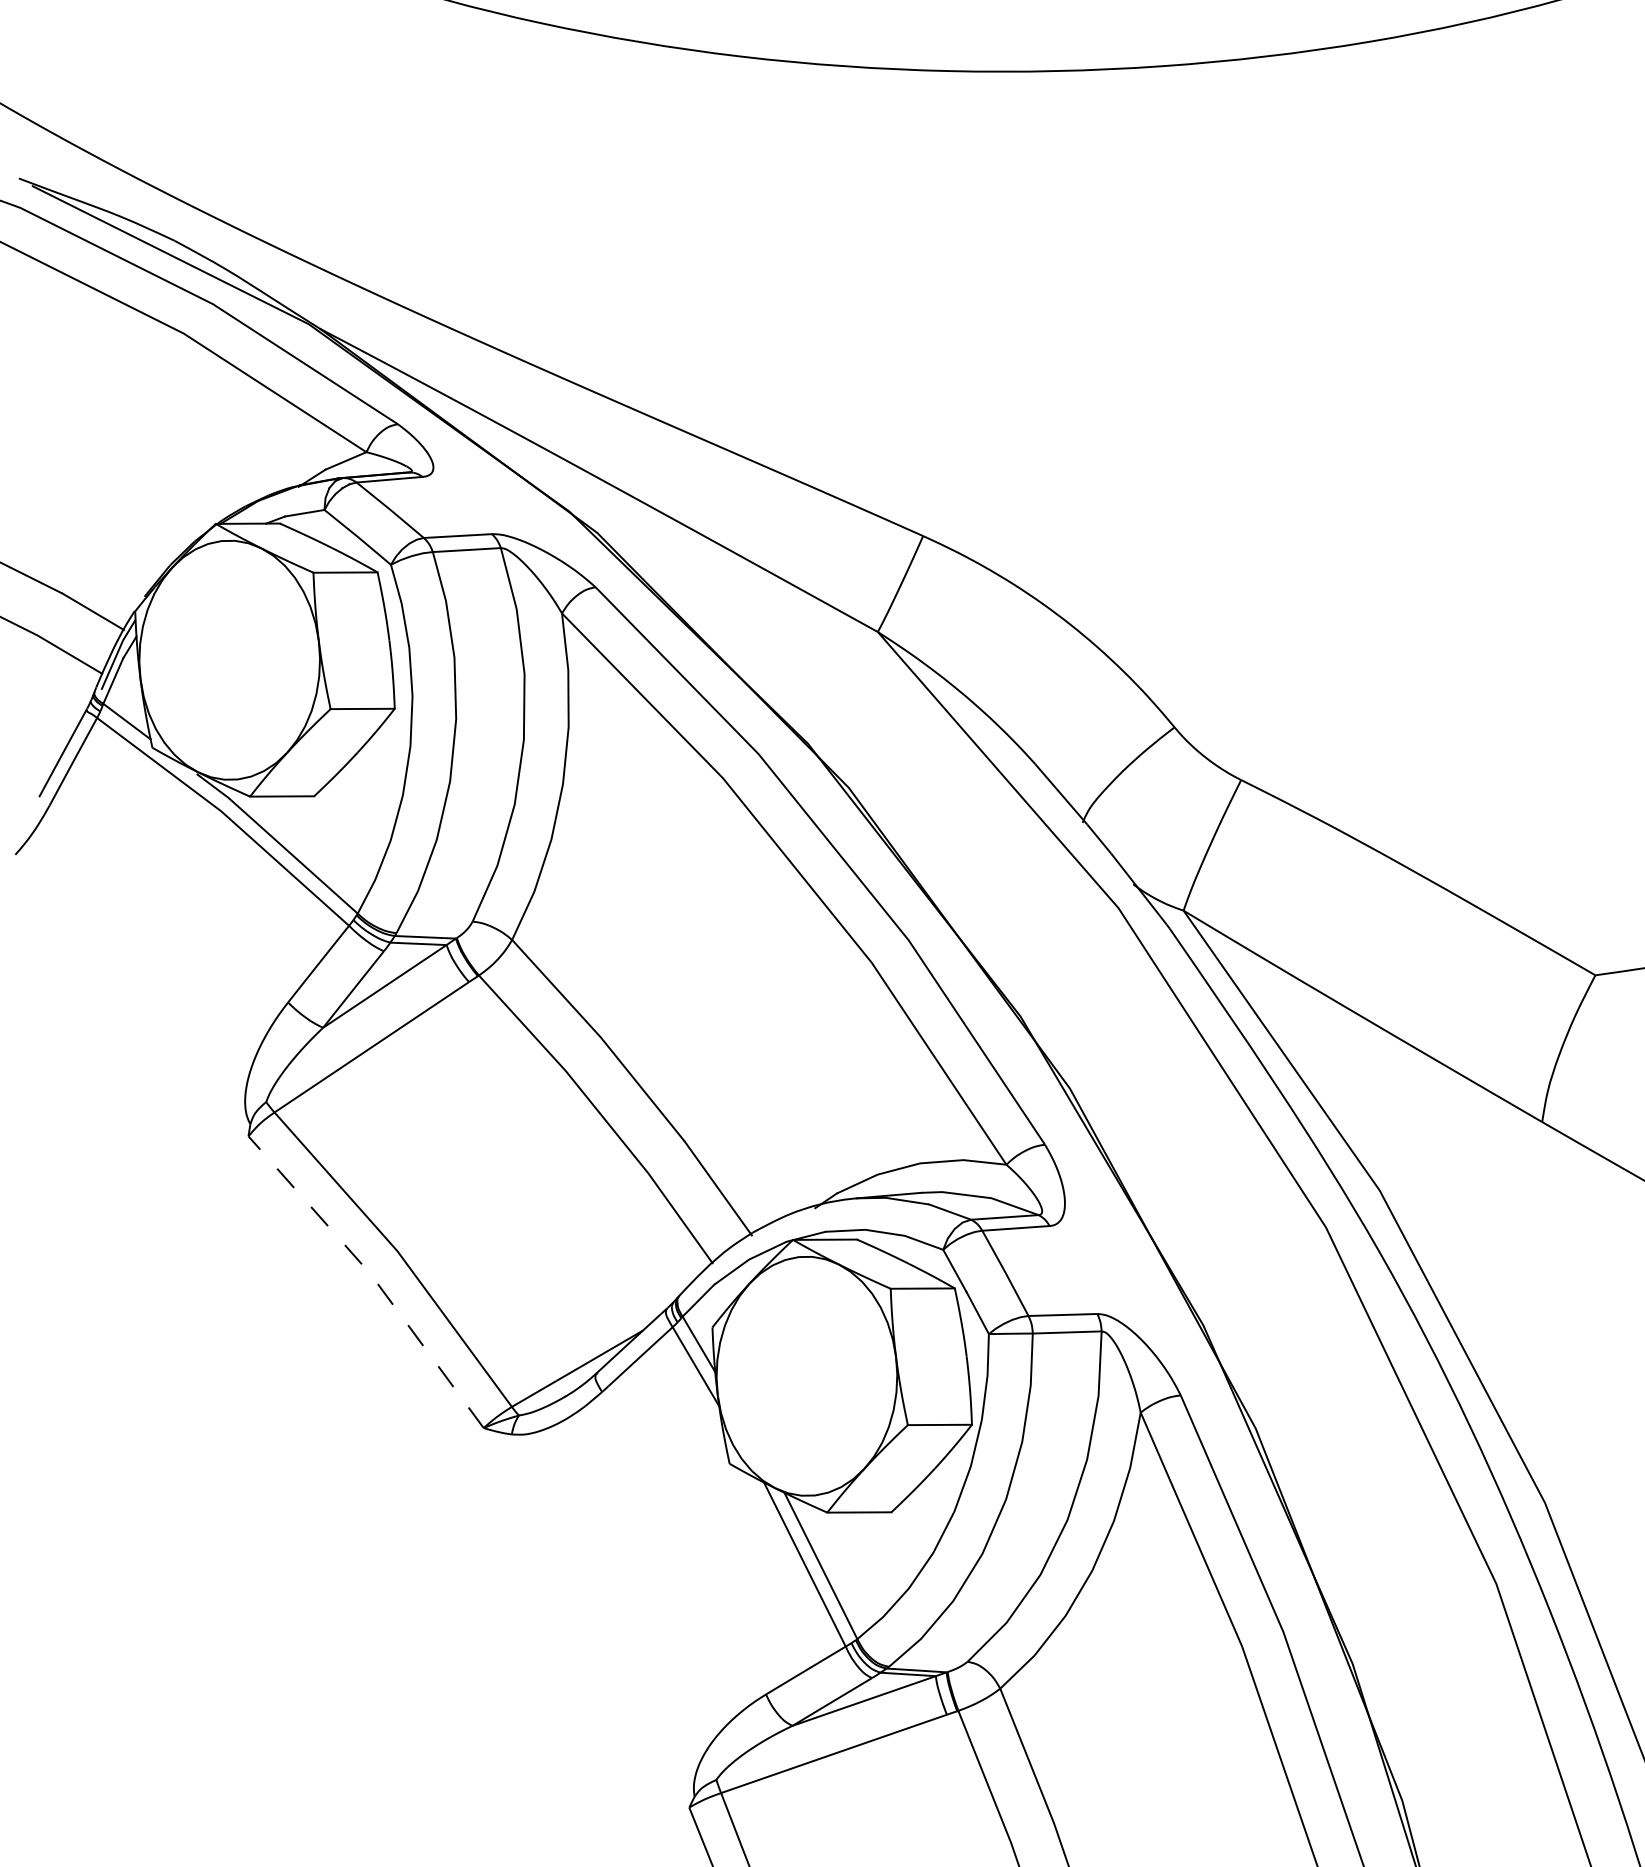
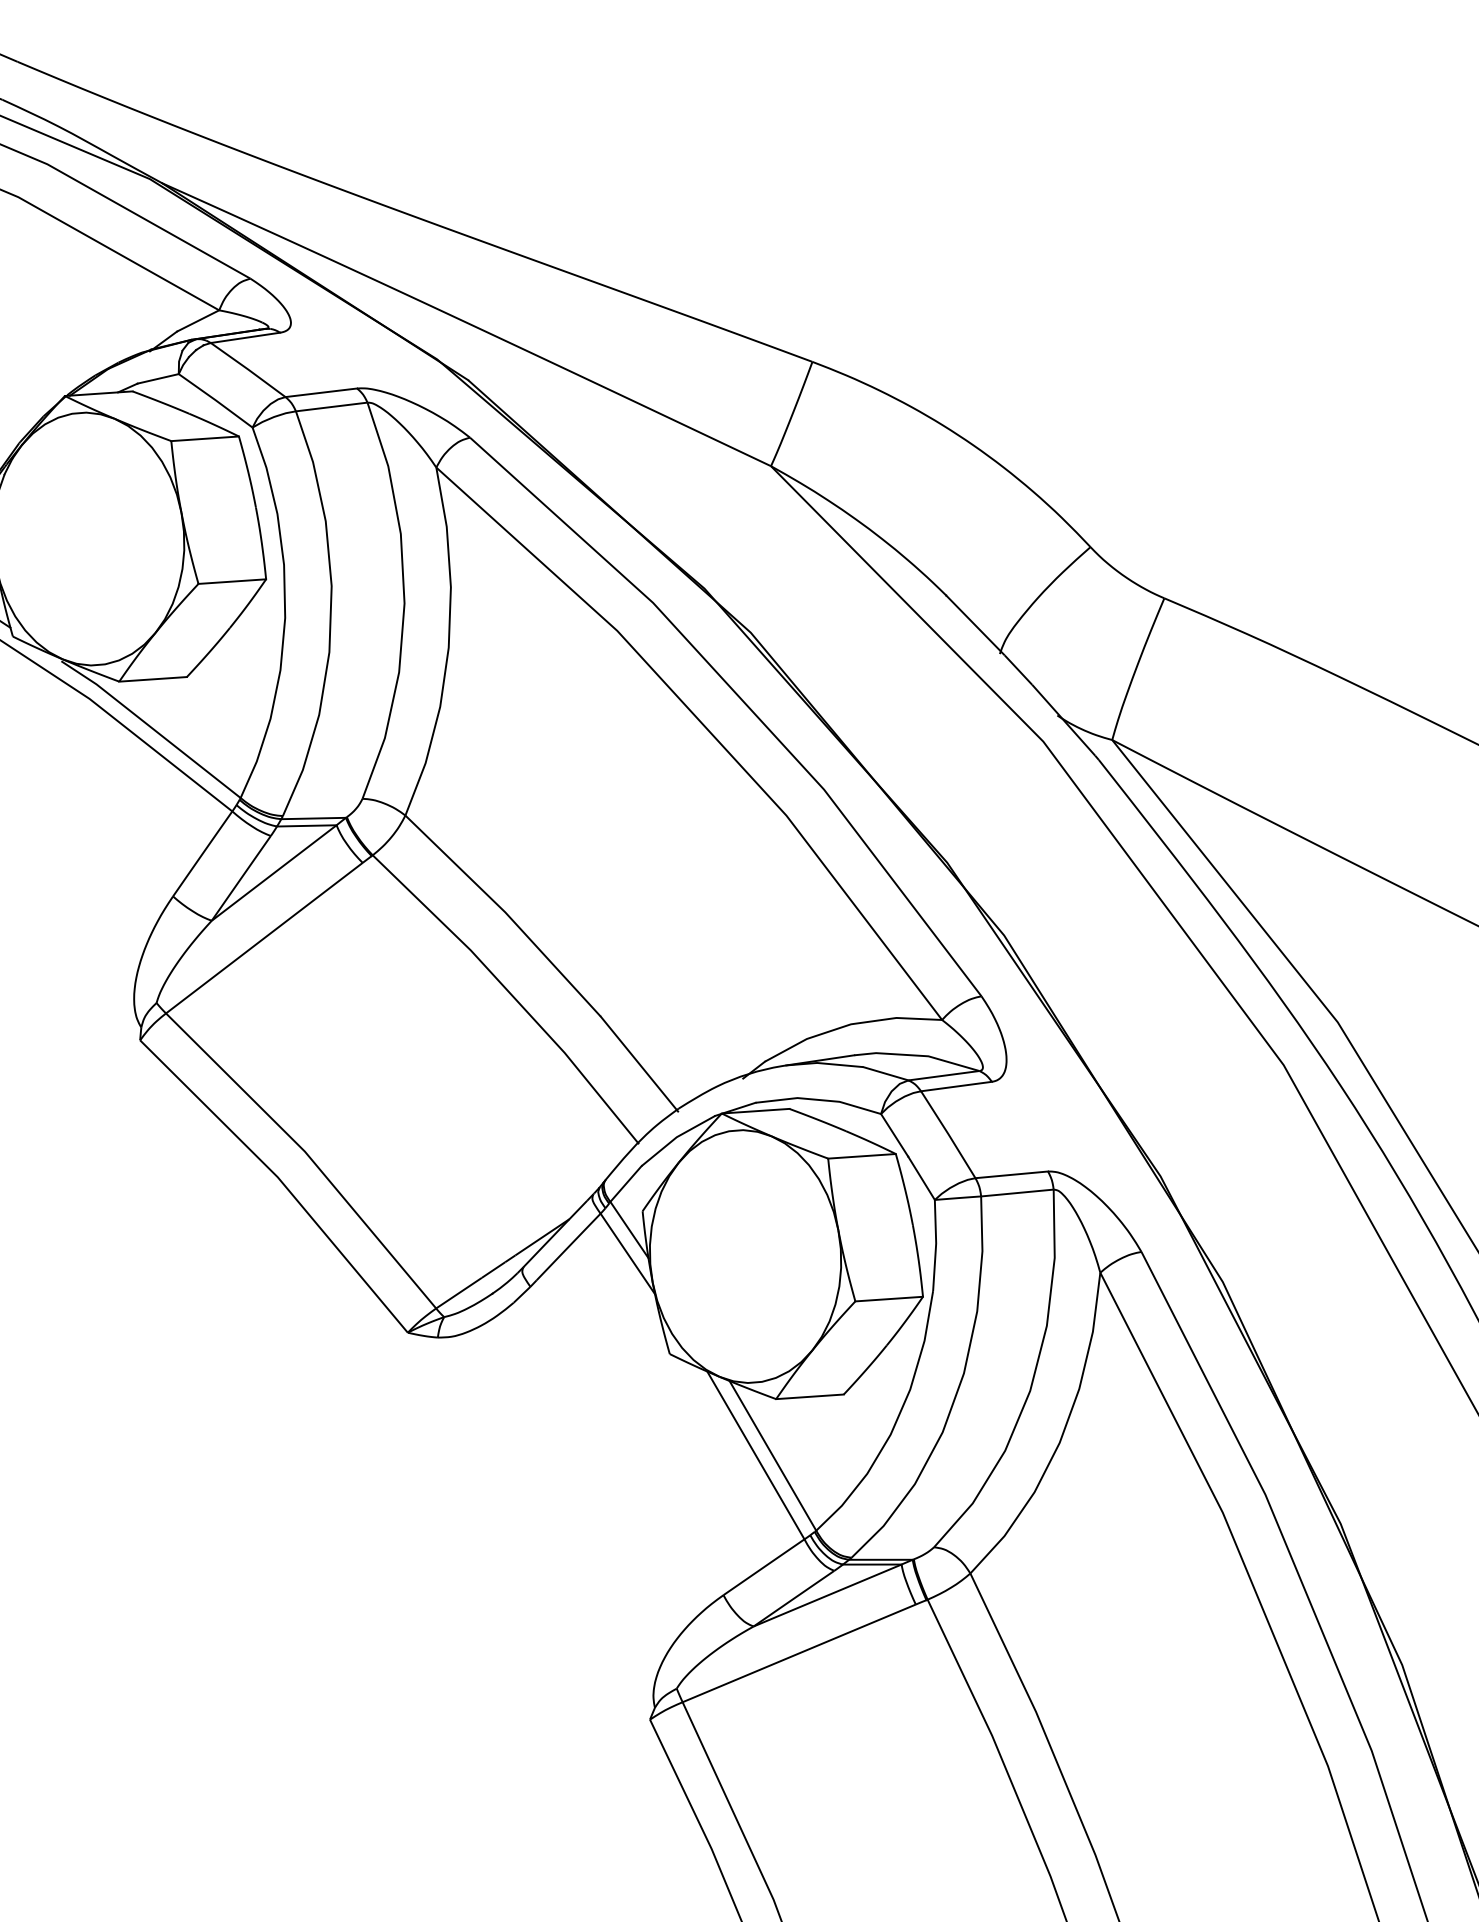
line: (372, 1276) -> (280, 1180), dashed -> solid

